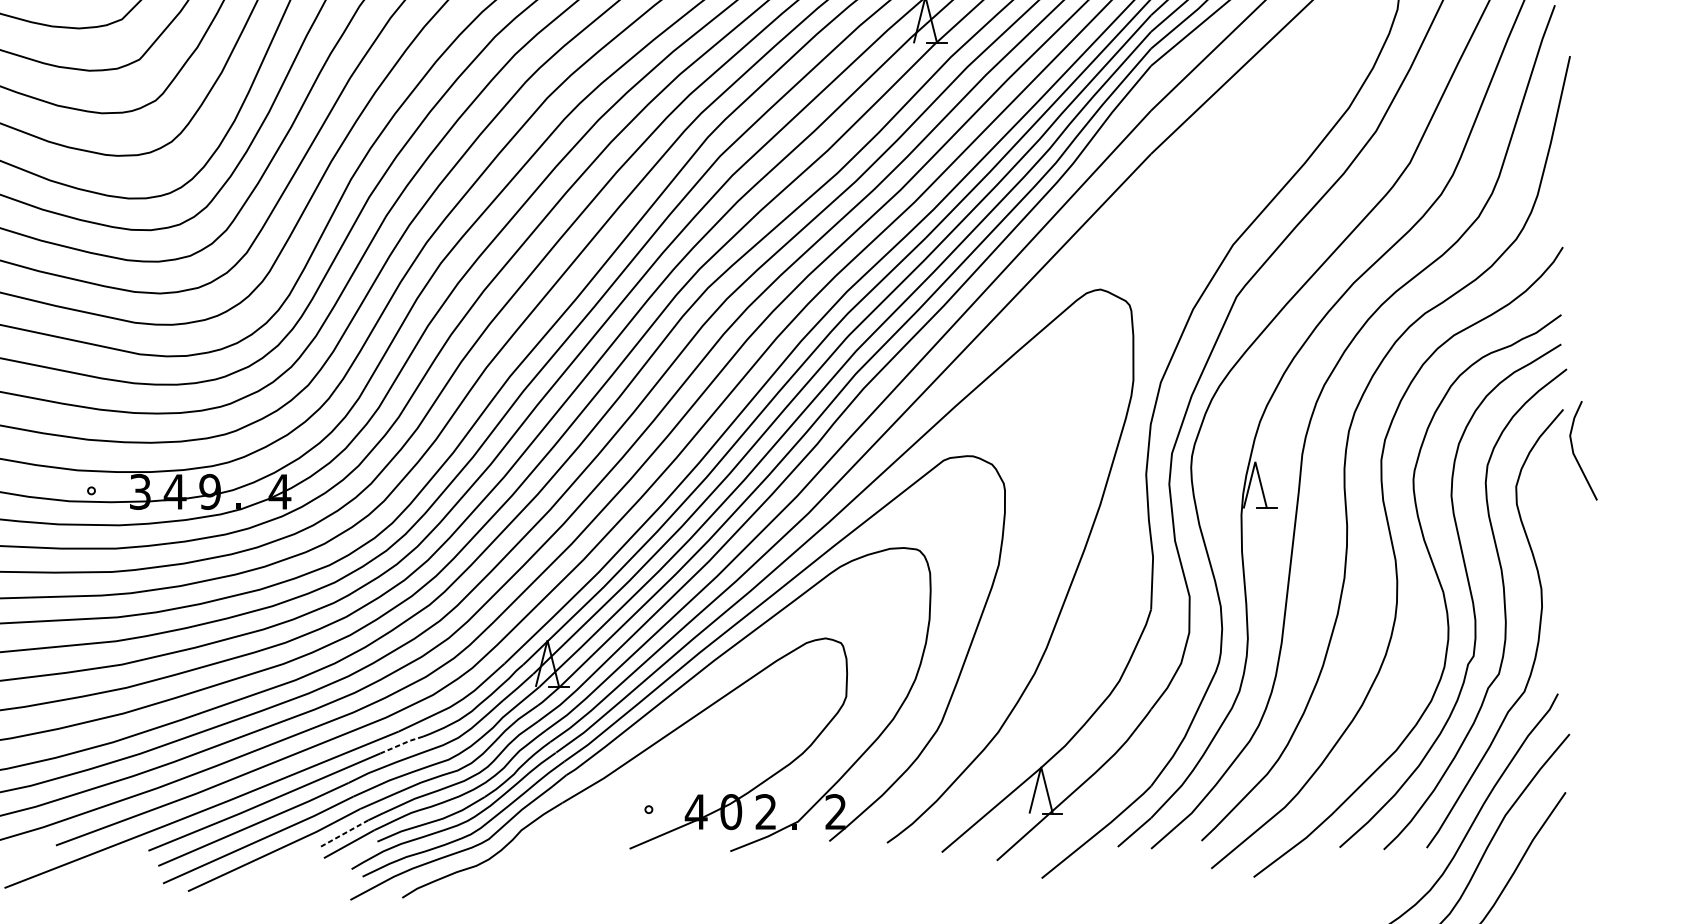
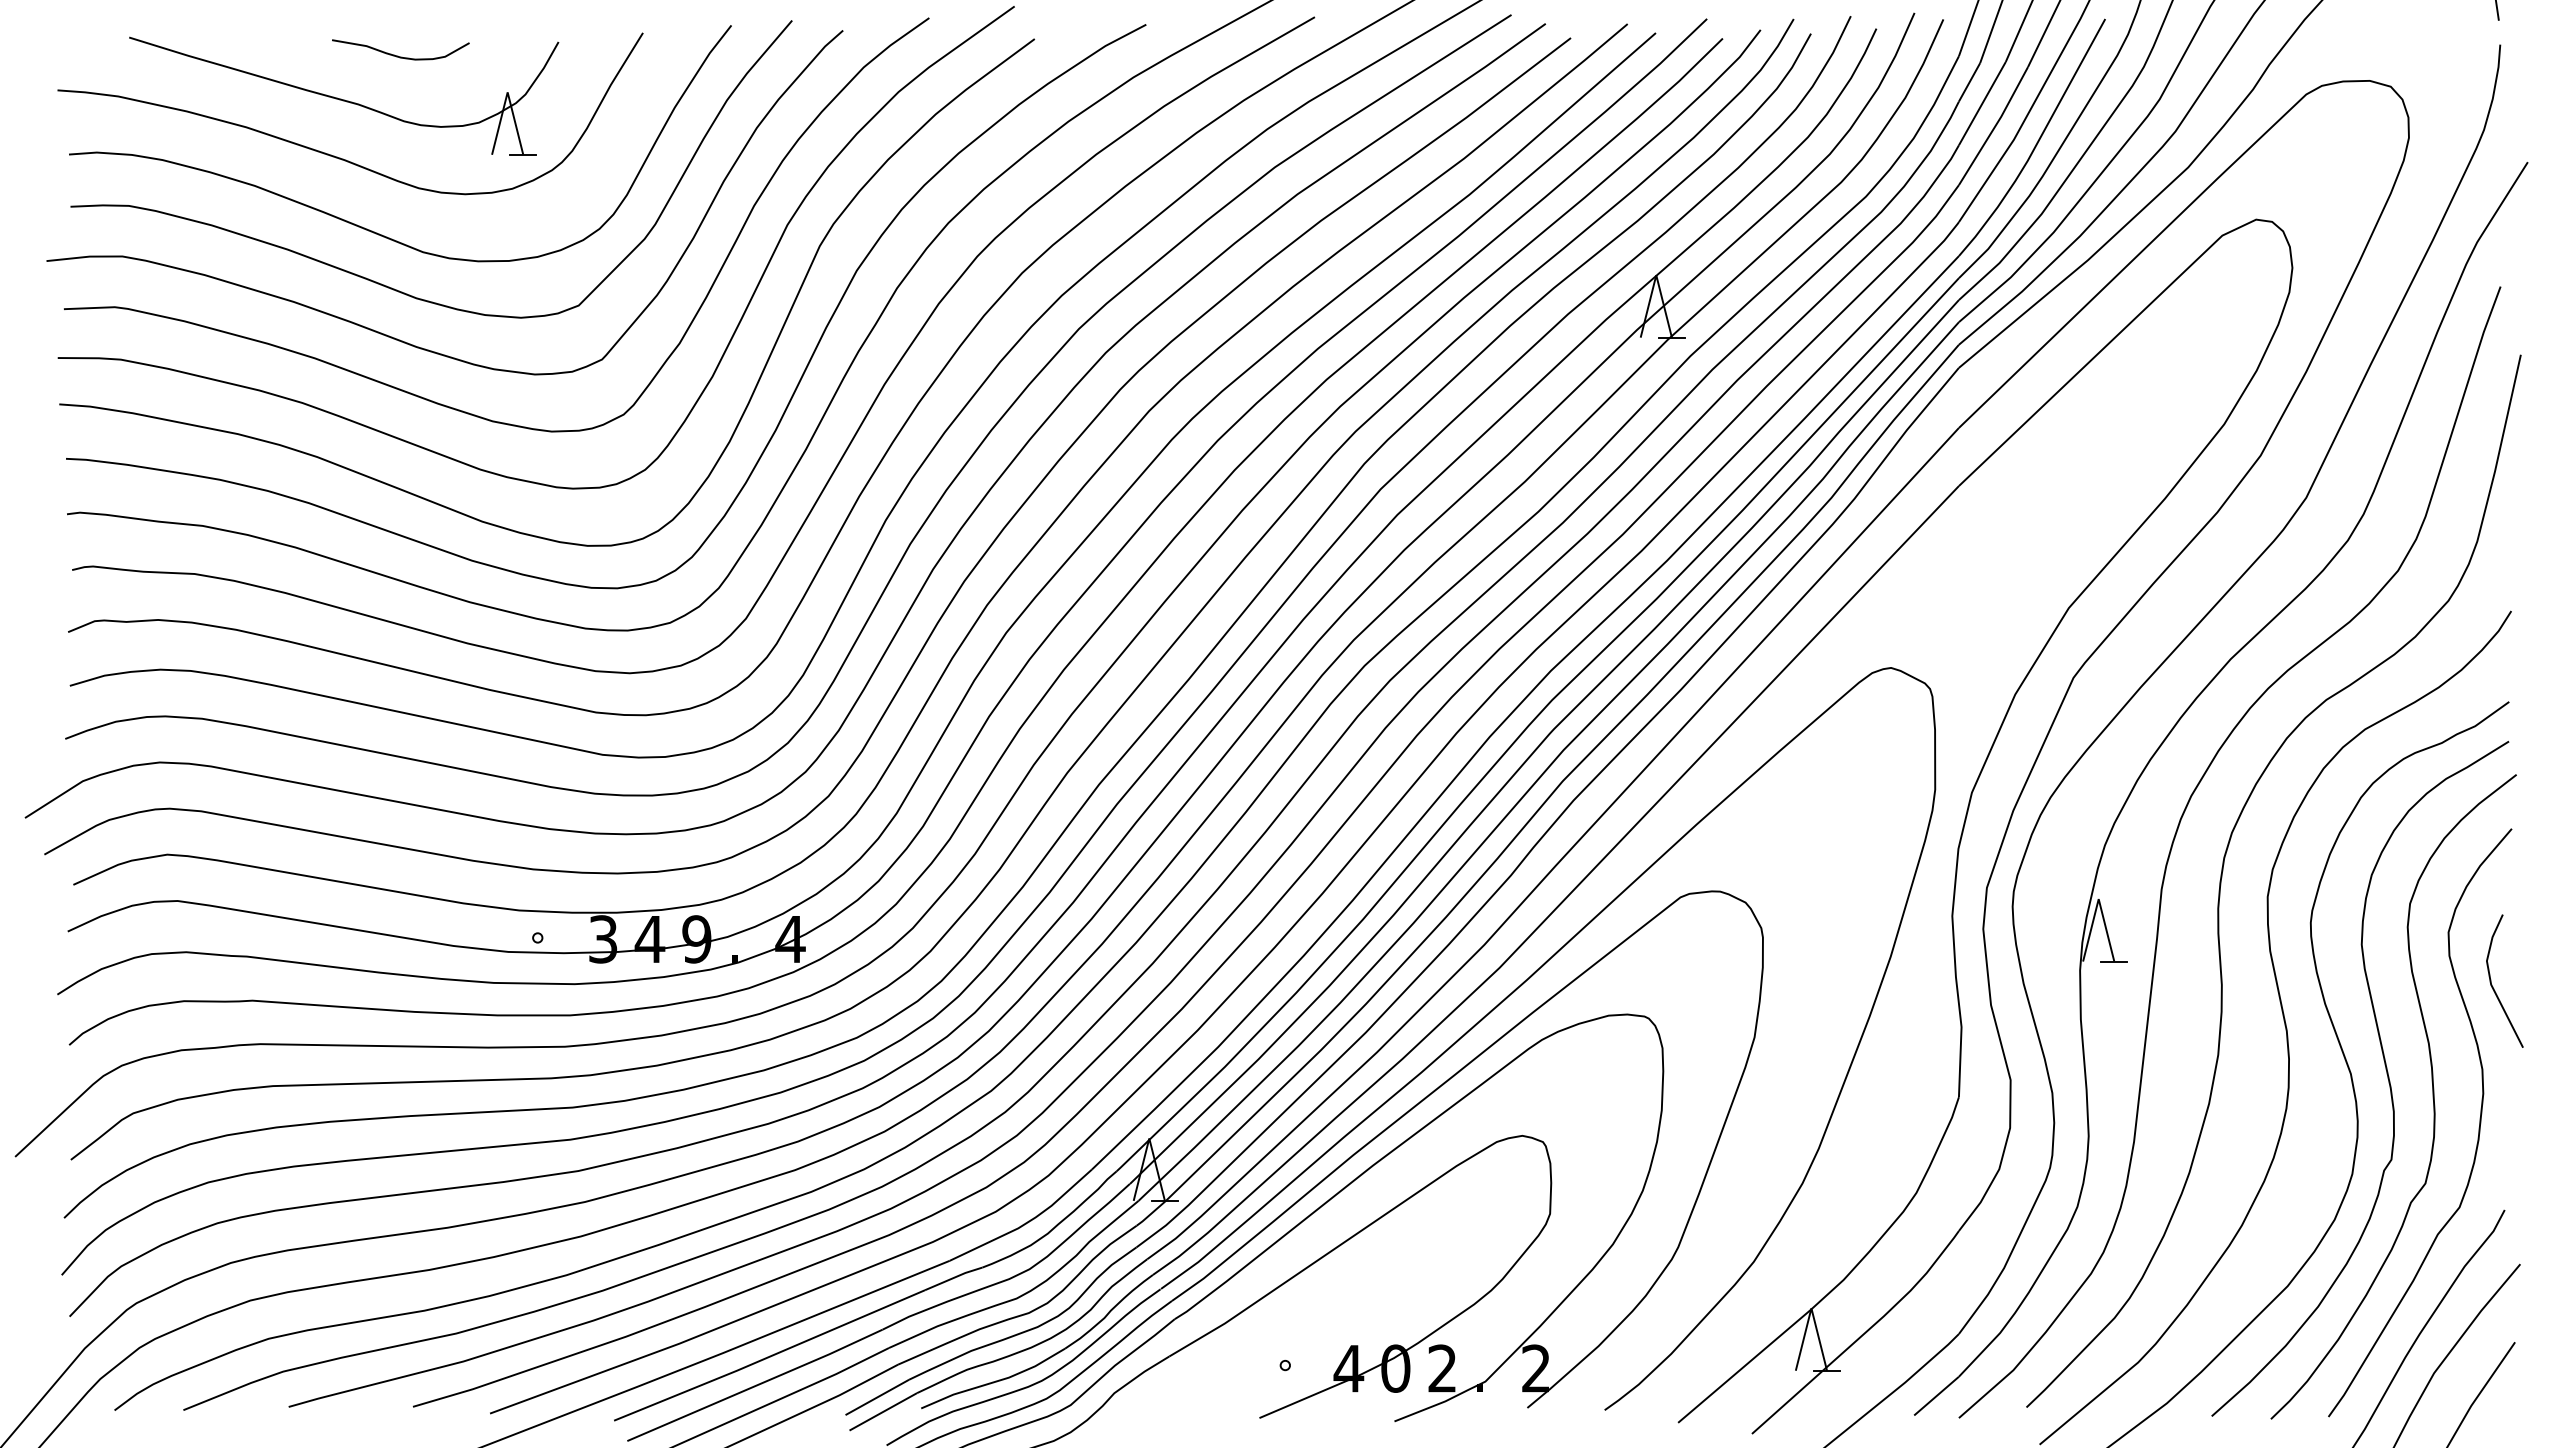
line: (1575, 454) -> (2493, 986), moved
line: (401, 744) -> (953, 1278), dashed -> solid
line: (344, 833) -> (877, 1397), dashed -> solid

